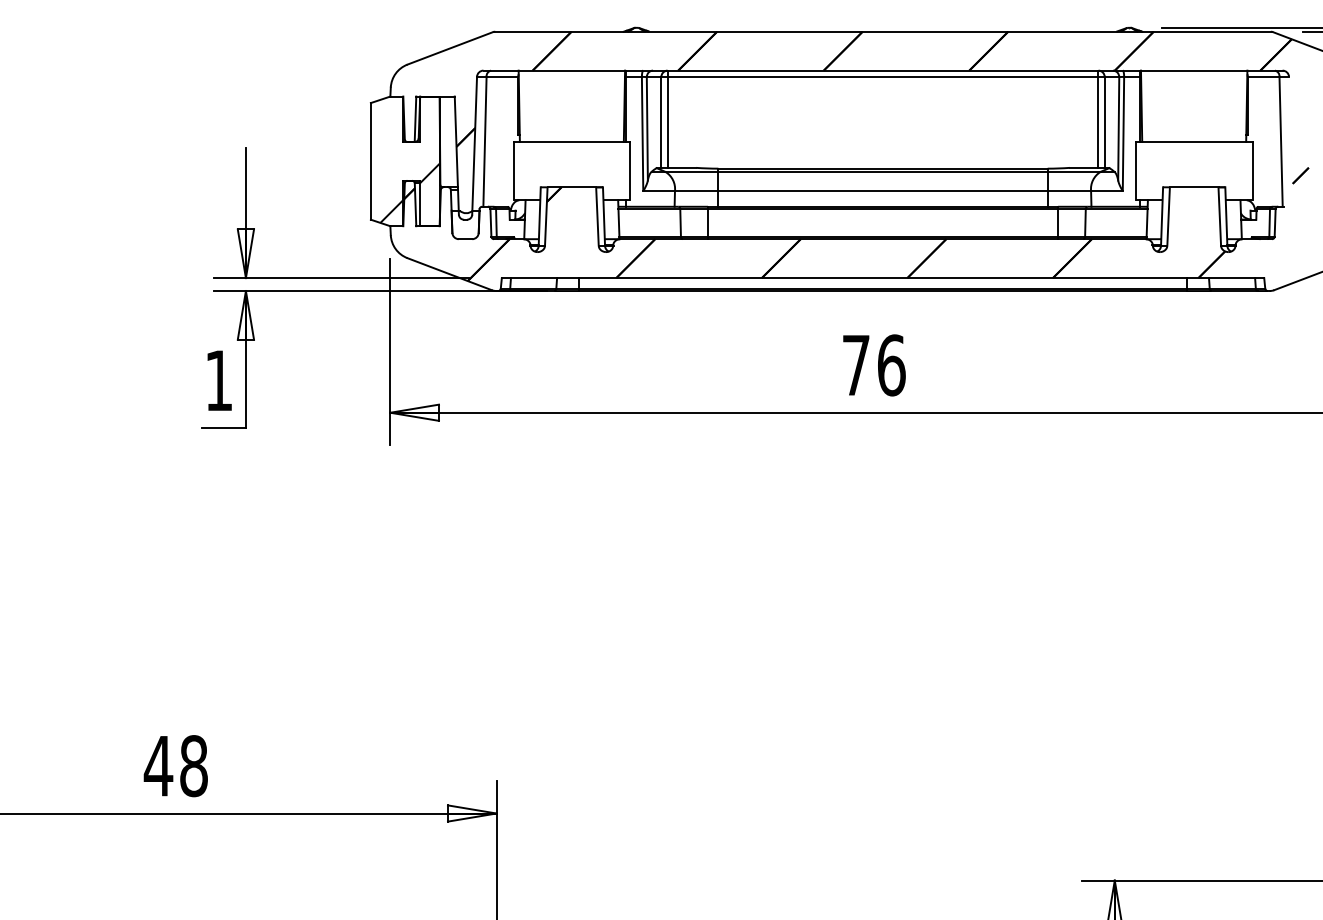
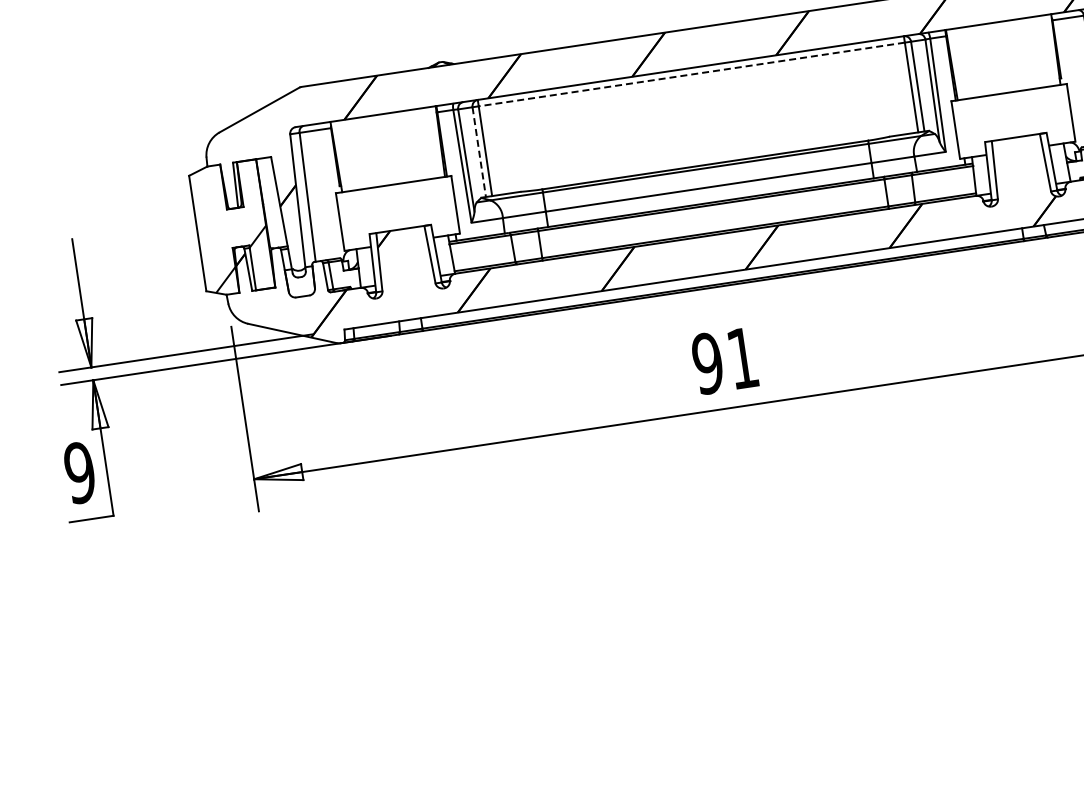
line: (882, 77) -> (691, 74), solid -> dashed
line: (661, 123) -> (479, 153), solid -> dashed
text: (873, 365) -> (724, 361), 76 -> 91
text: (218, 380) -> (79, 472), 1 -> 9

